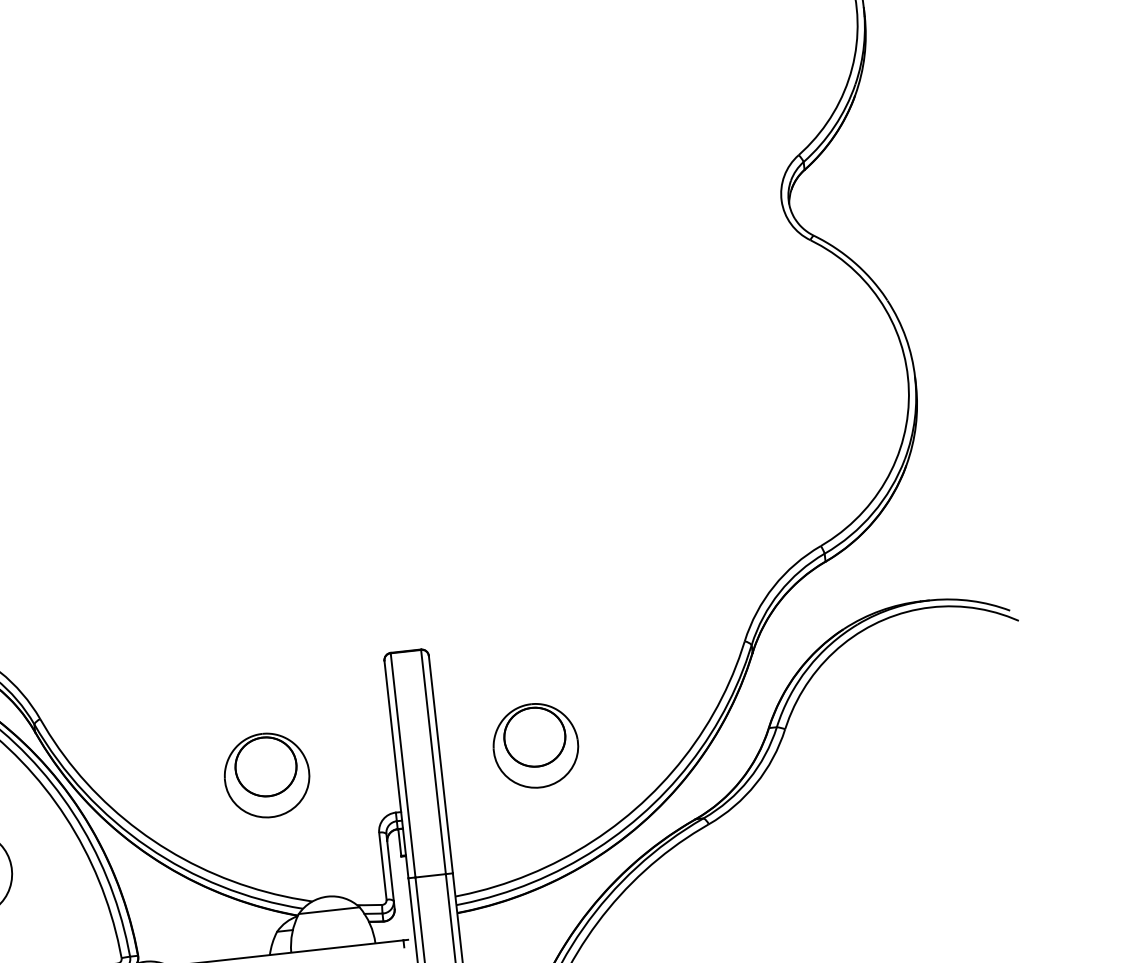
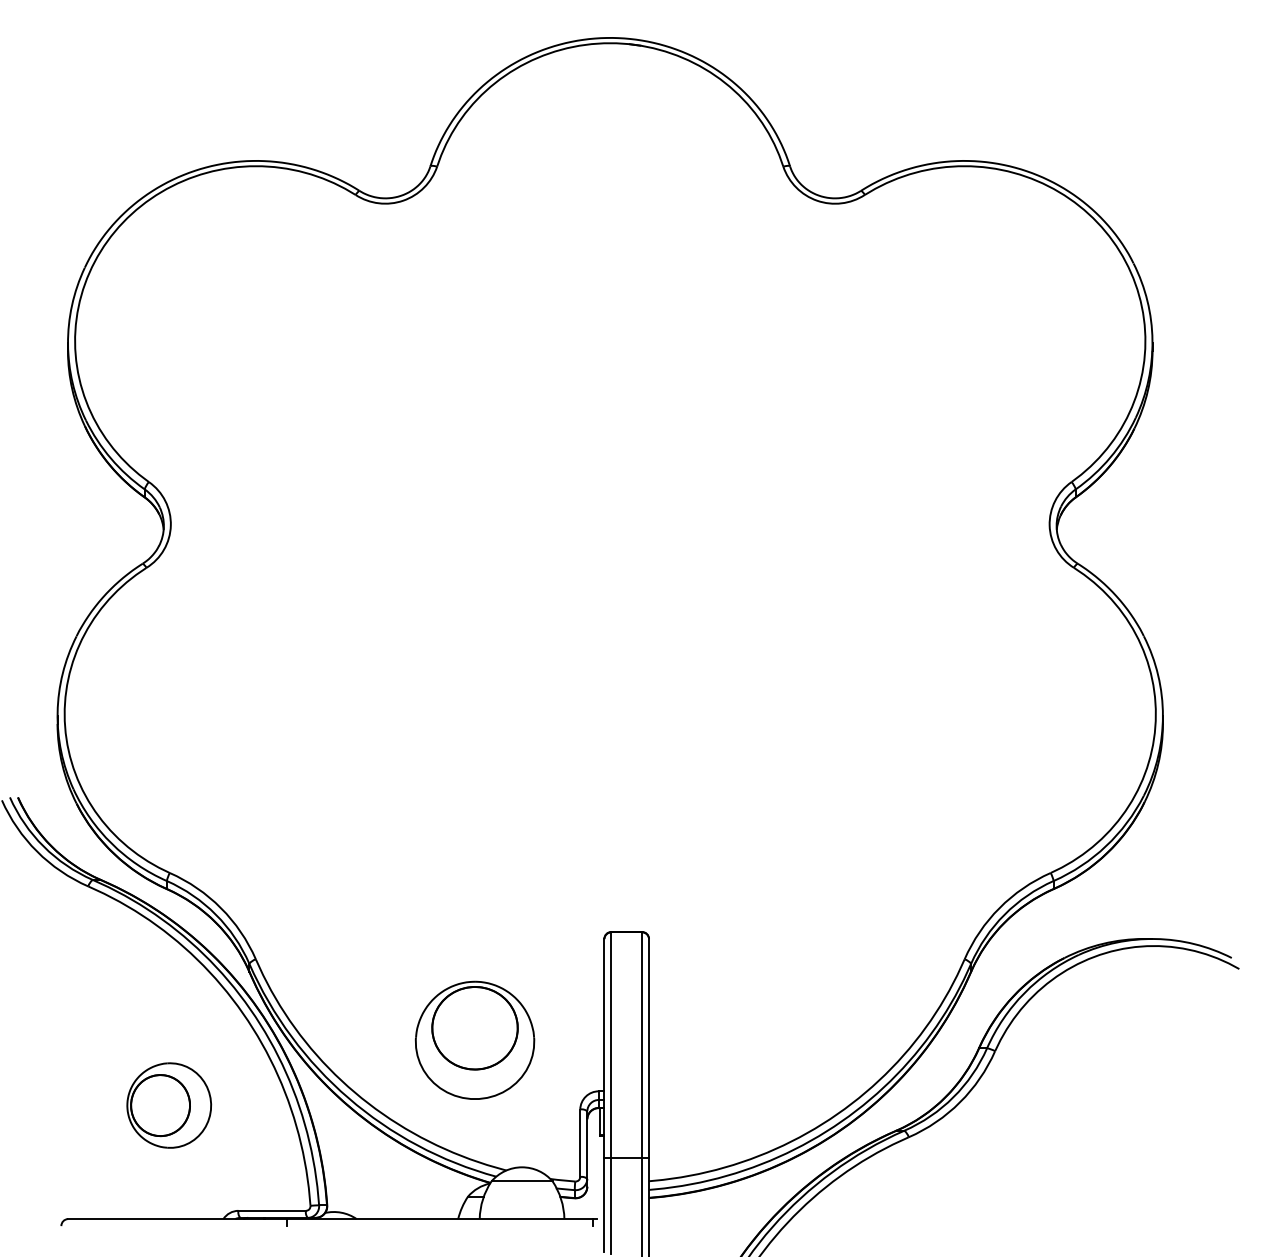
part: (535, 745) -> (745, 1039), removed
part: (266, 774) -> (474, 1039), size x1.4

